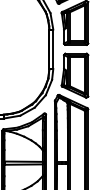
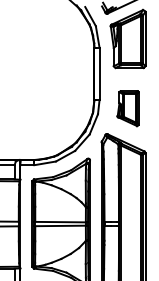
part: (74, 75) -> (127, 108), size x0.6

